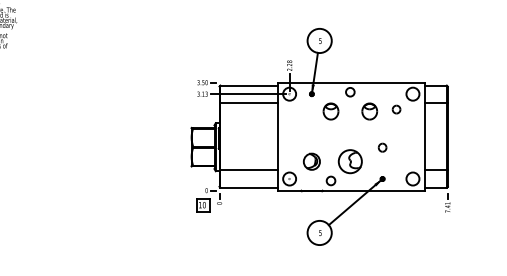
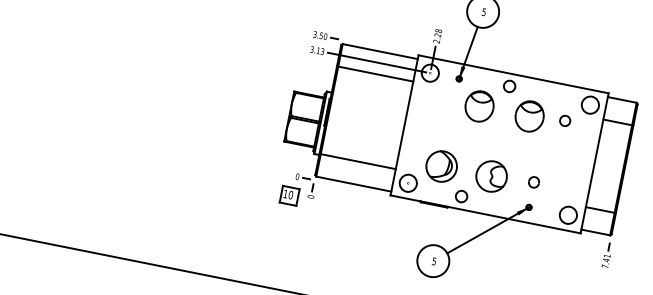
part: (330, 111) -> (478, 106), size x1.43
part: (369, 111) -> (529, 116), size x1.43
part: (382, 147) -> (533, 182), moved
part: (311, 161) -> (441, 166), size x1.43

